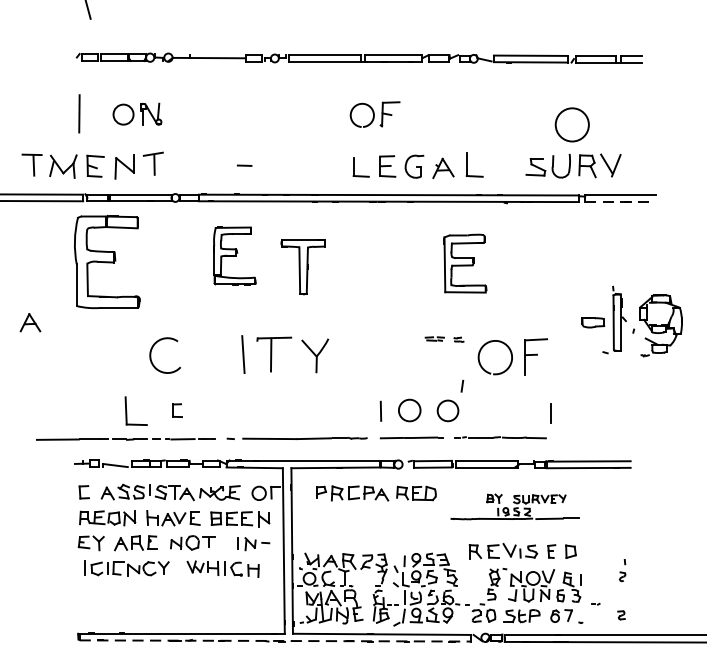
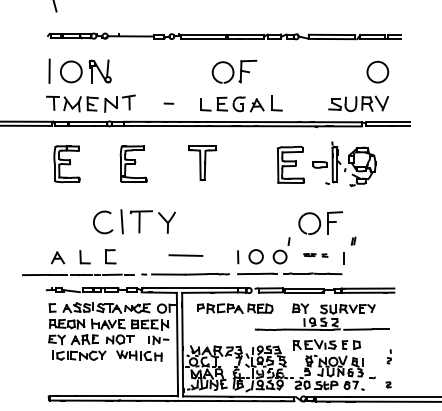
part: (136, 114) -> (85, 71), size x1.67
part: (375, 114) -> (234, 71), size x1.43
circle: (571, 123) -> (377, 71), moved
part: (92, 165) -> (90, 103), moved
line: (243, 165) -> (168, 103), moved
part: (418, 165) -> (241, 103), moved
line: (619, 202) -> (387, 126), dashed -> solid
part: (234, 254) -> (133, 163), moved
part: (106, 262) -> (66, 164), size x0.62
part: (303, 267) -> (202, 163), moved
part: (632, 320) -> (344, 163), moved
part: (29, 322) -> (57, 257), moved
part: (443, 339) -> (315, 255), moved
part: (272, 354) -> (140, 221), moved
part: (565, 384) -> (353, 240), added
line: (296, 408) -> (185, 255), added
part: (176, 410) -> (110, 256), size x1.67
part: (135, 411) -> (84, 257), size x0.71
part: (514, 505) -> (321, 316), size x1.67
line: (275, 640) -> (172, 400), dashed -> solid

